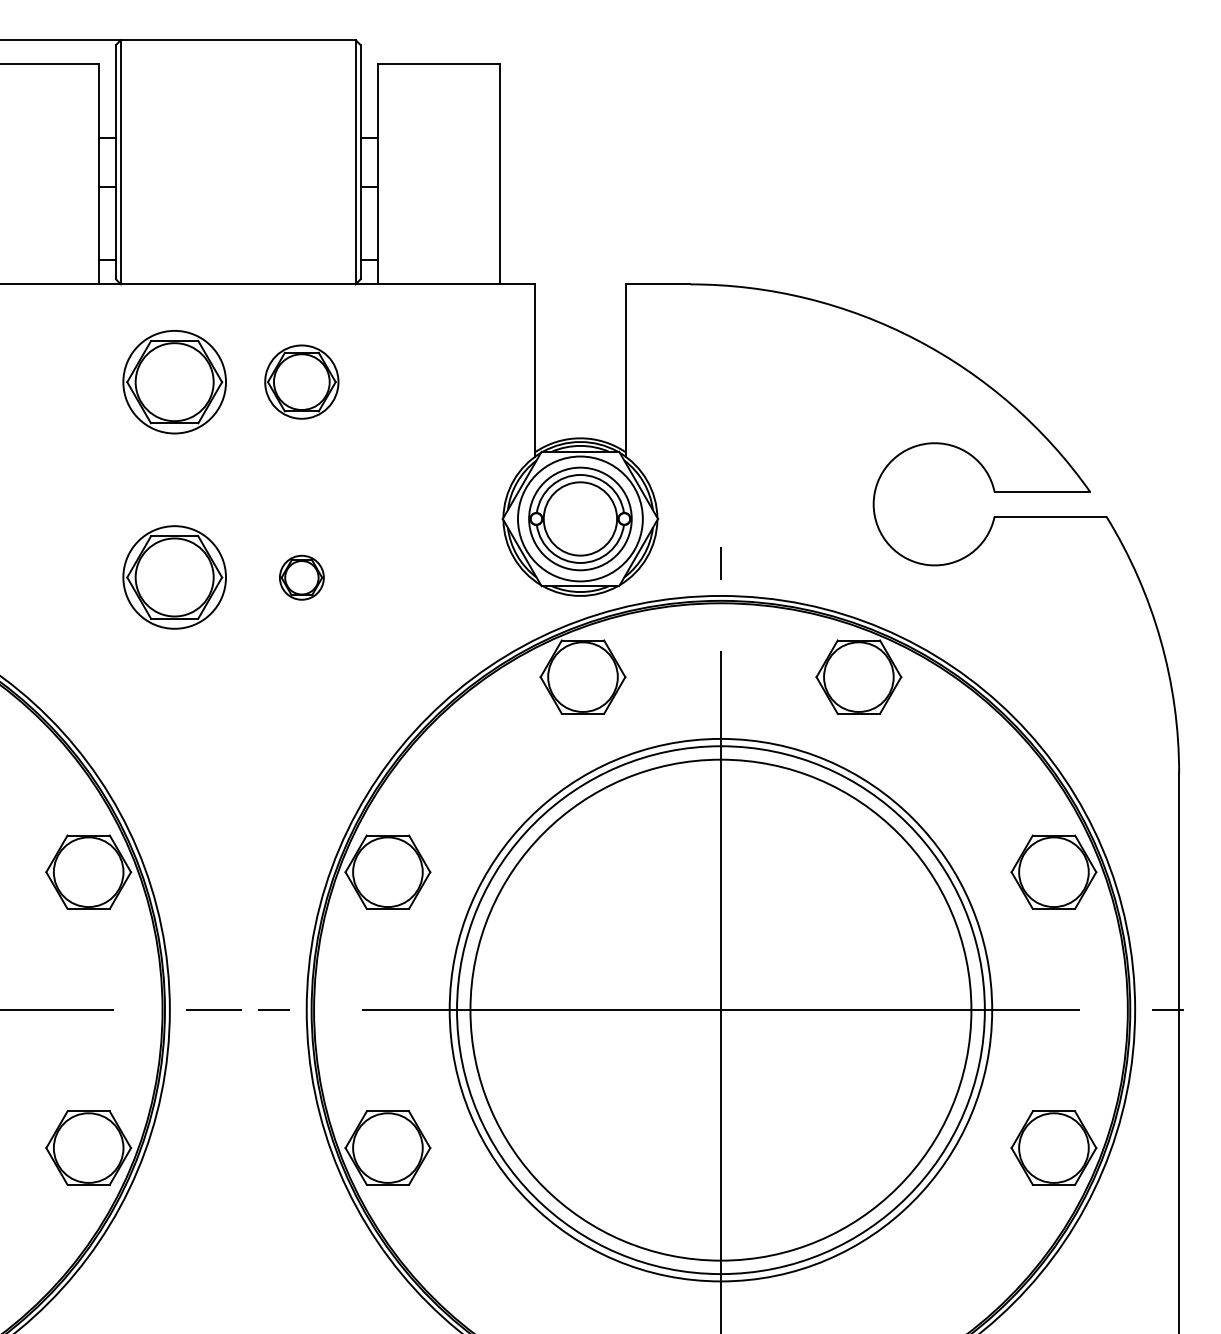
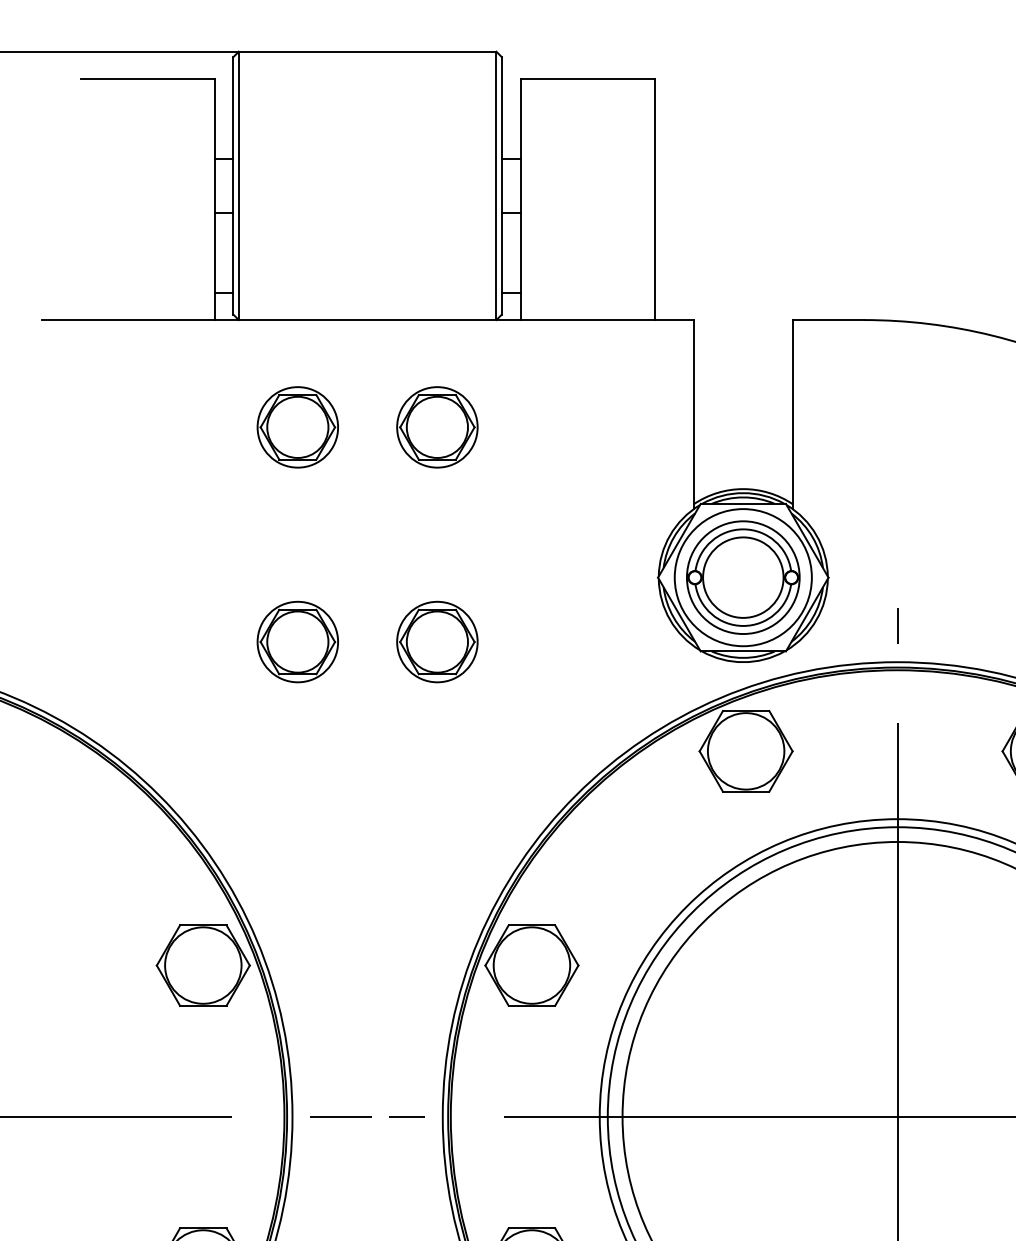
part: (174, 381) -> (297, 426), size x0.71
part: (174, 577) -> (297, 641), size x0.71
part: (301, 577) -> (437, 641), size x1.67

